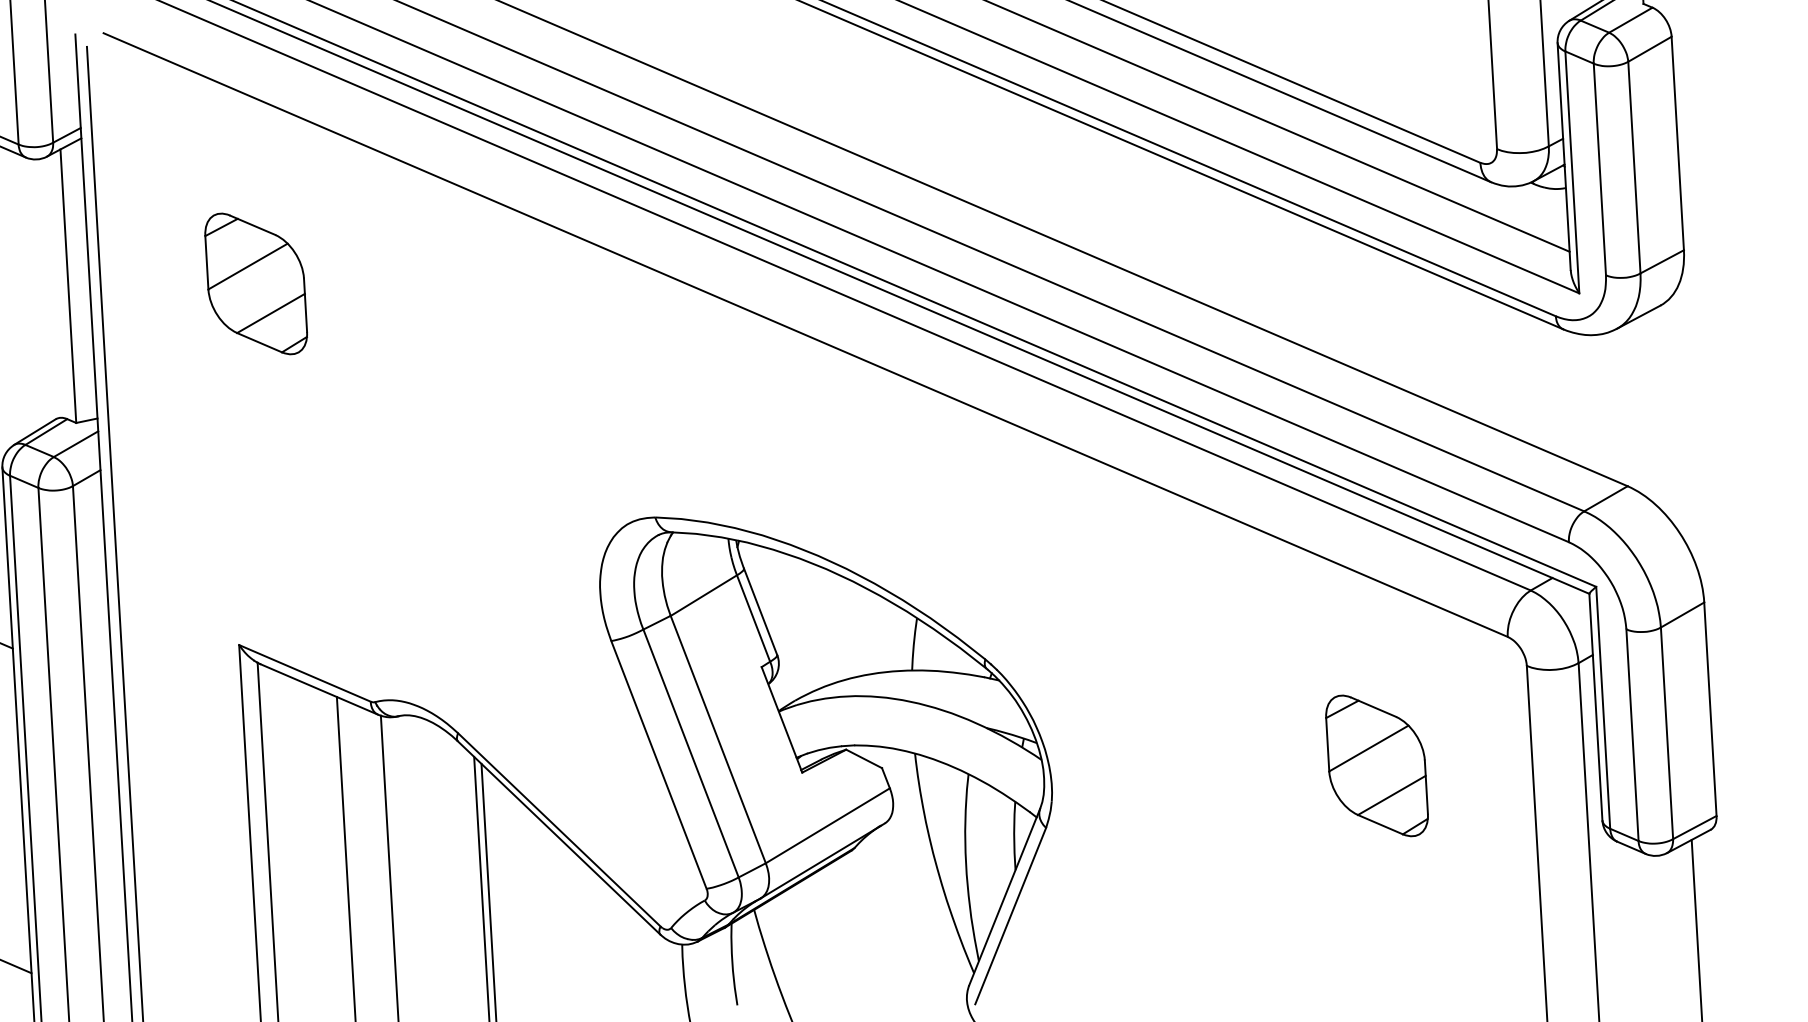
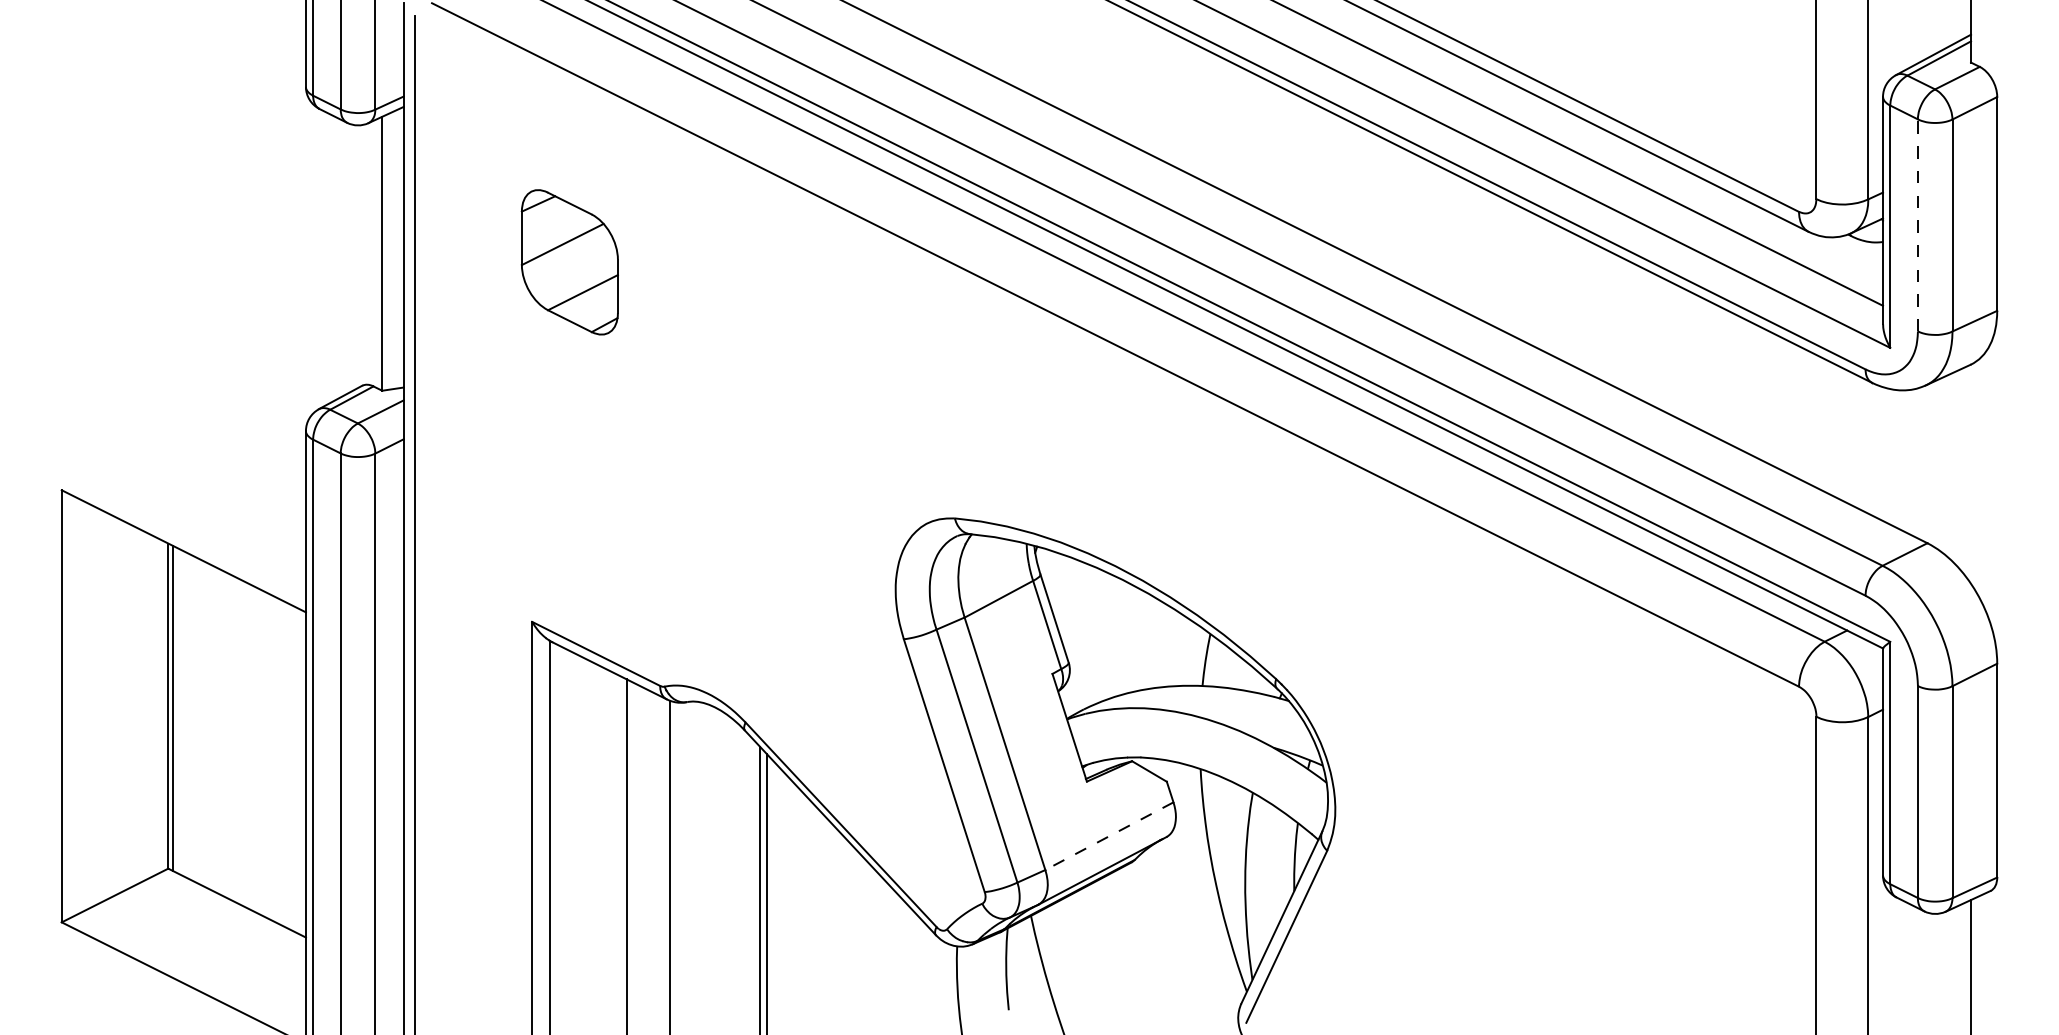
line: (1599, 169) -> (1917, 225), solid -> dashed
part: (1377, 766) -> (1661, 808), removed
line: (826, 826) -> (1108, 836), solid -> dashed

